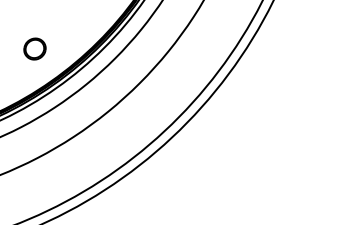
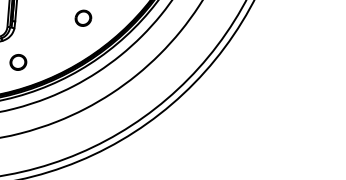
part: (35, 47) -> (83, 17), moved

